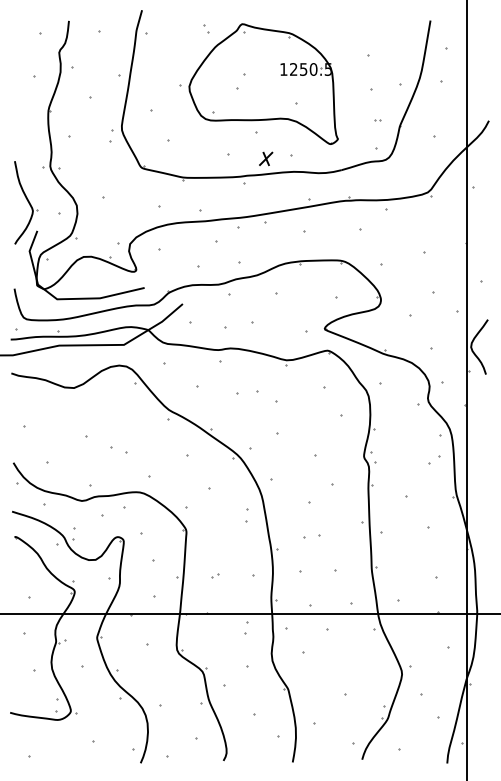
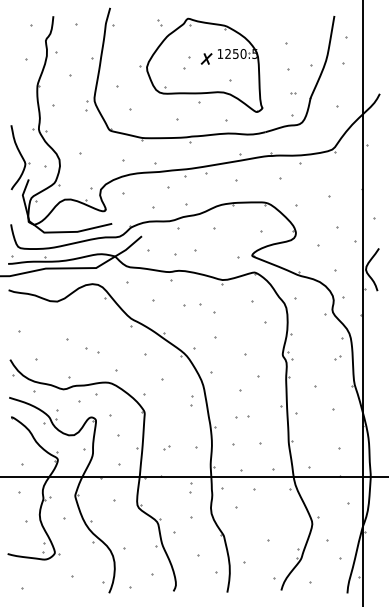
part: (266, 158) -> (206, 58), moved
part: (434, 460) -> (337, 357), size x0.62

